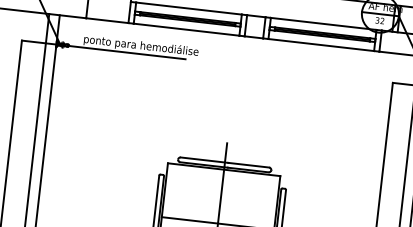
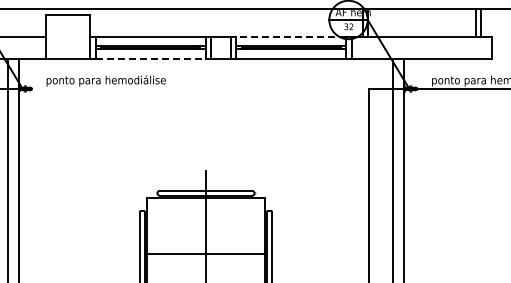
line: (322, 23) -> (290, 36), solid -> dashed
line: (187, 29) -> (151, 58), solid -> dashed
line: (128, 52) -> (93, 89), removed

